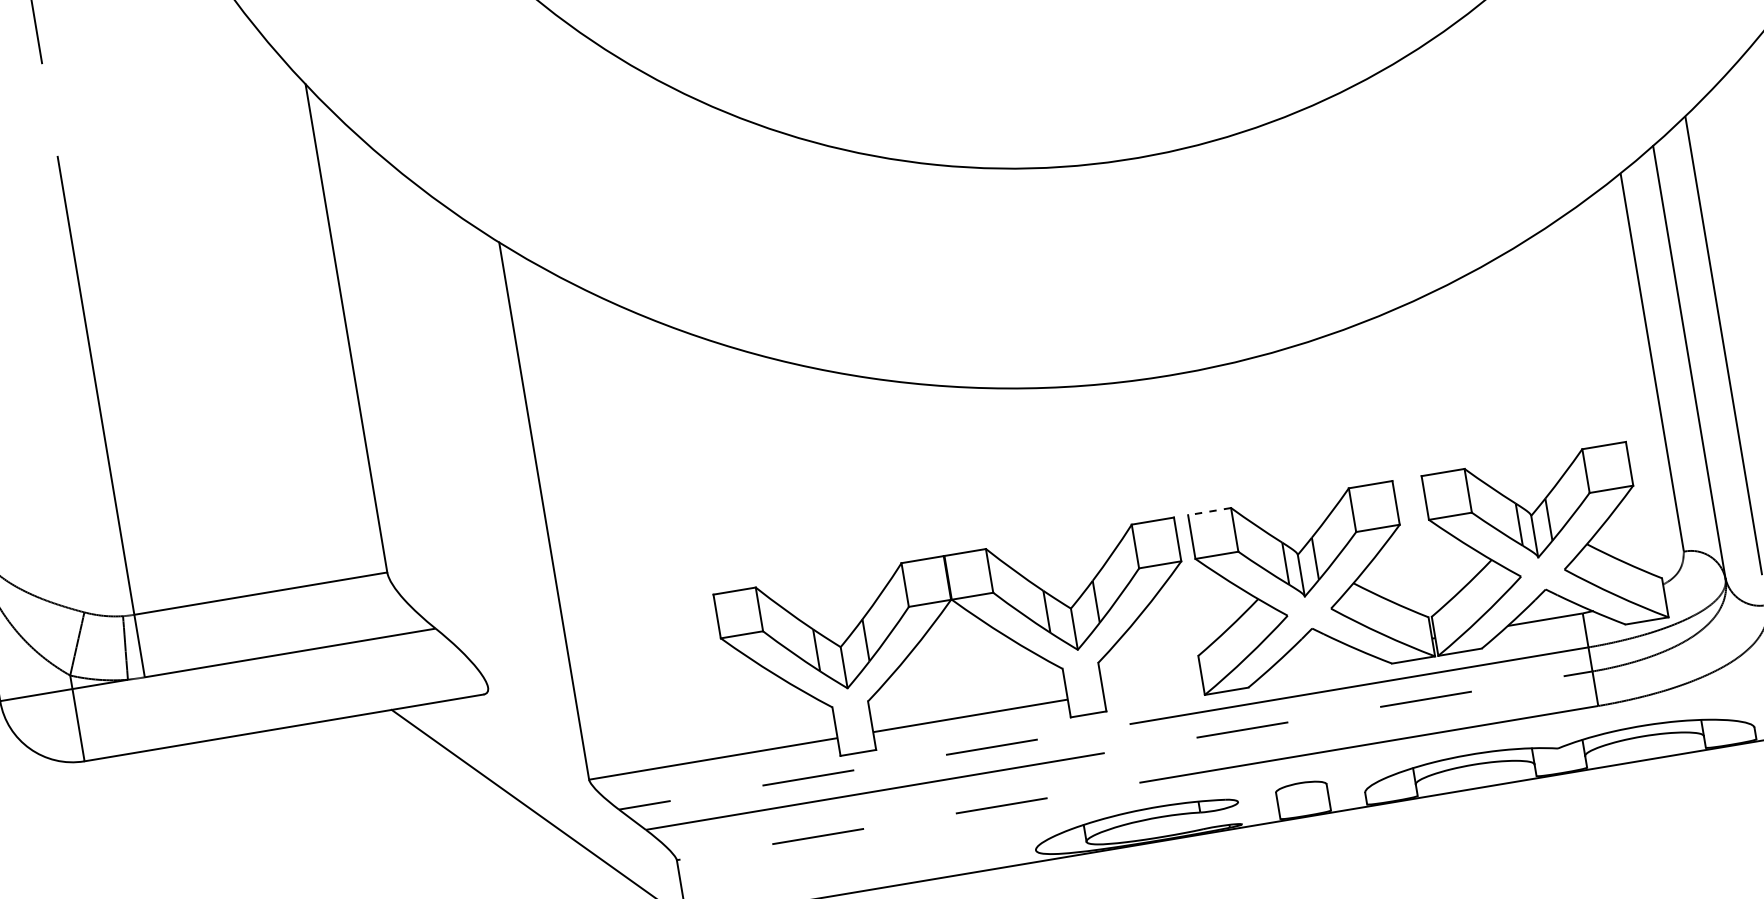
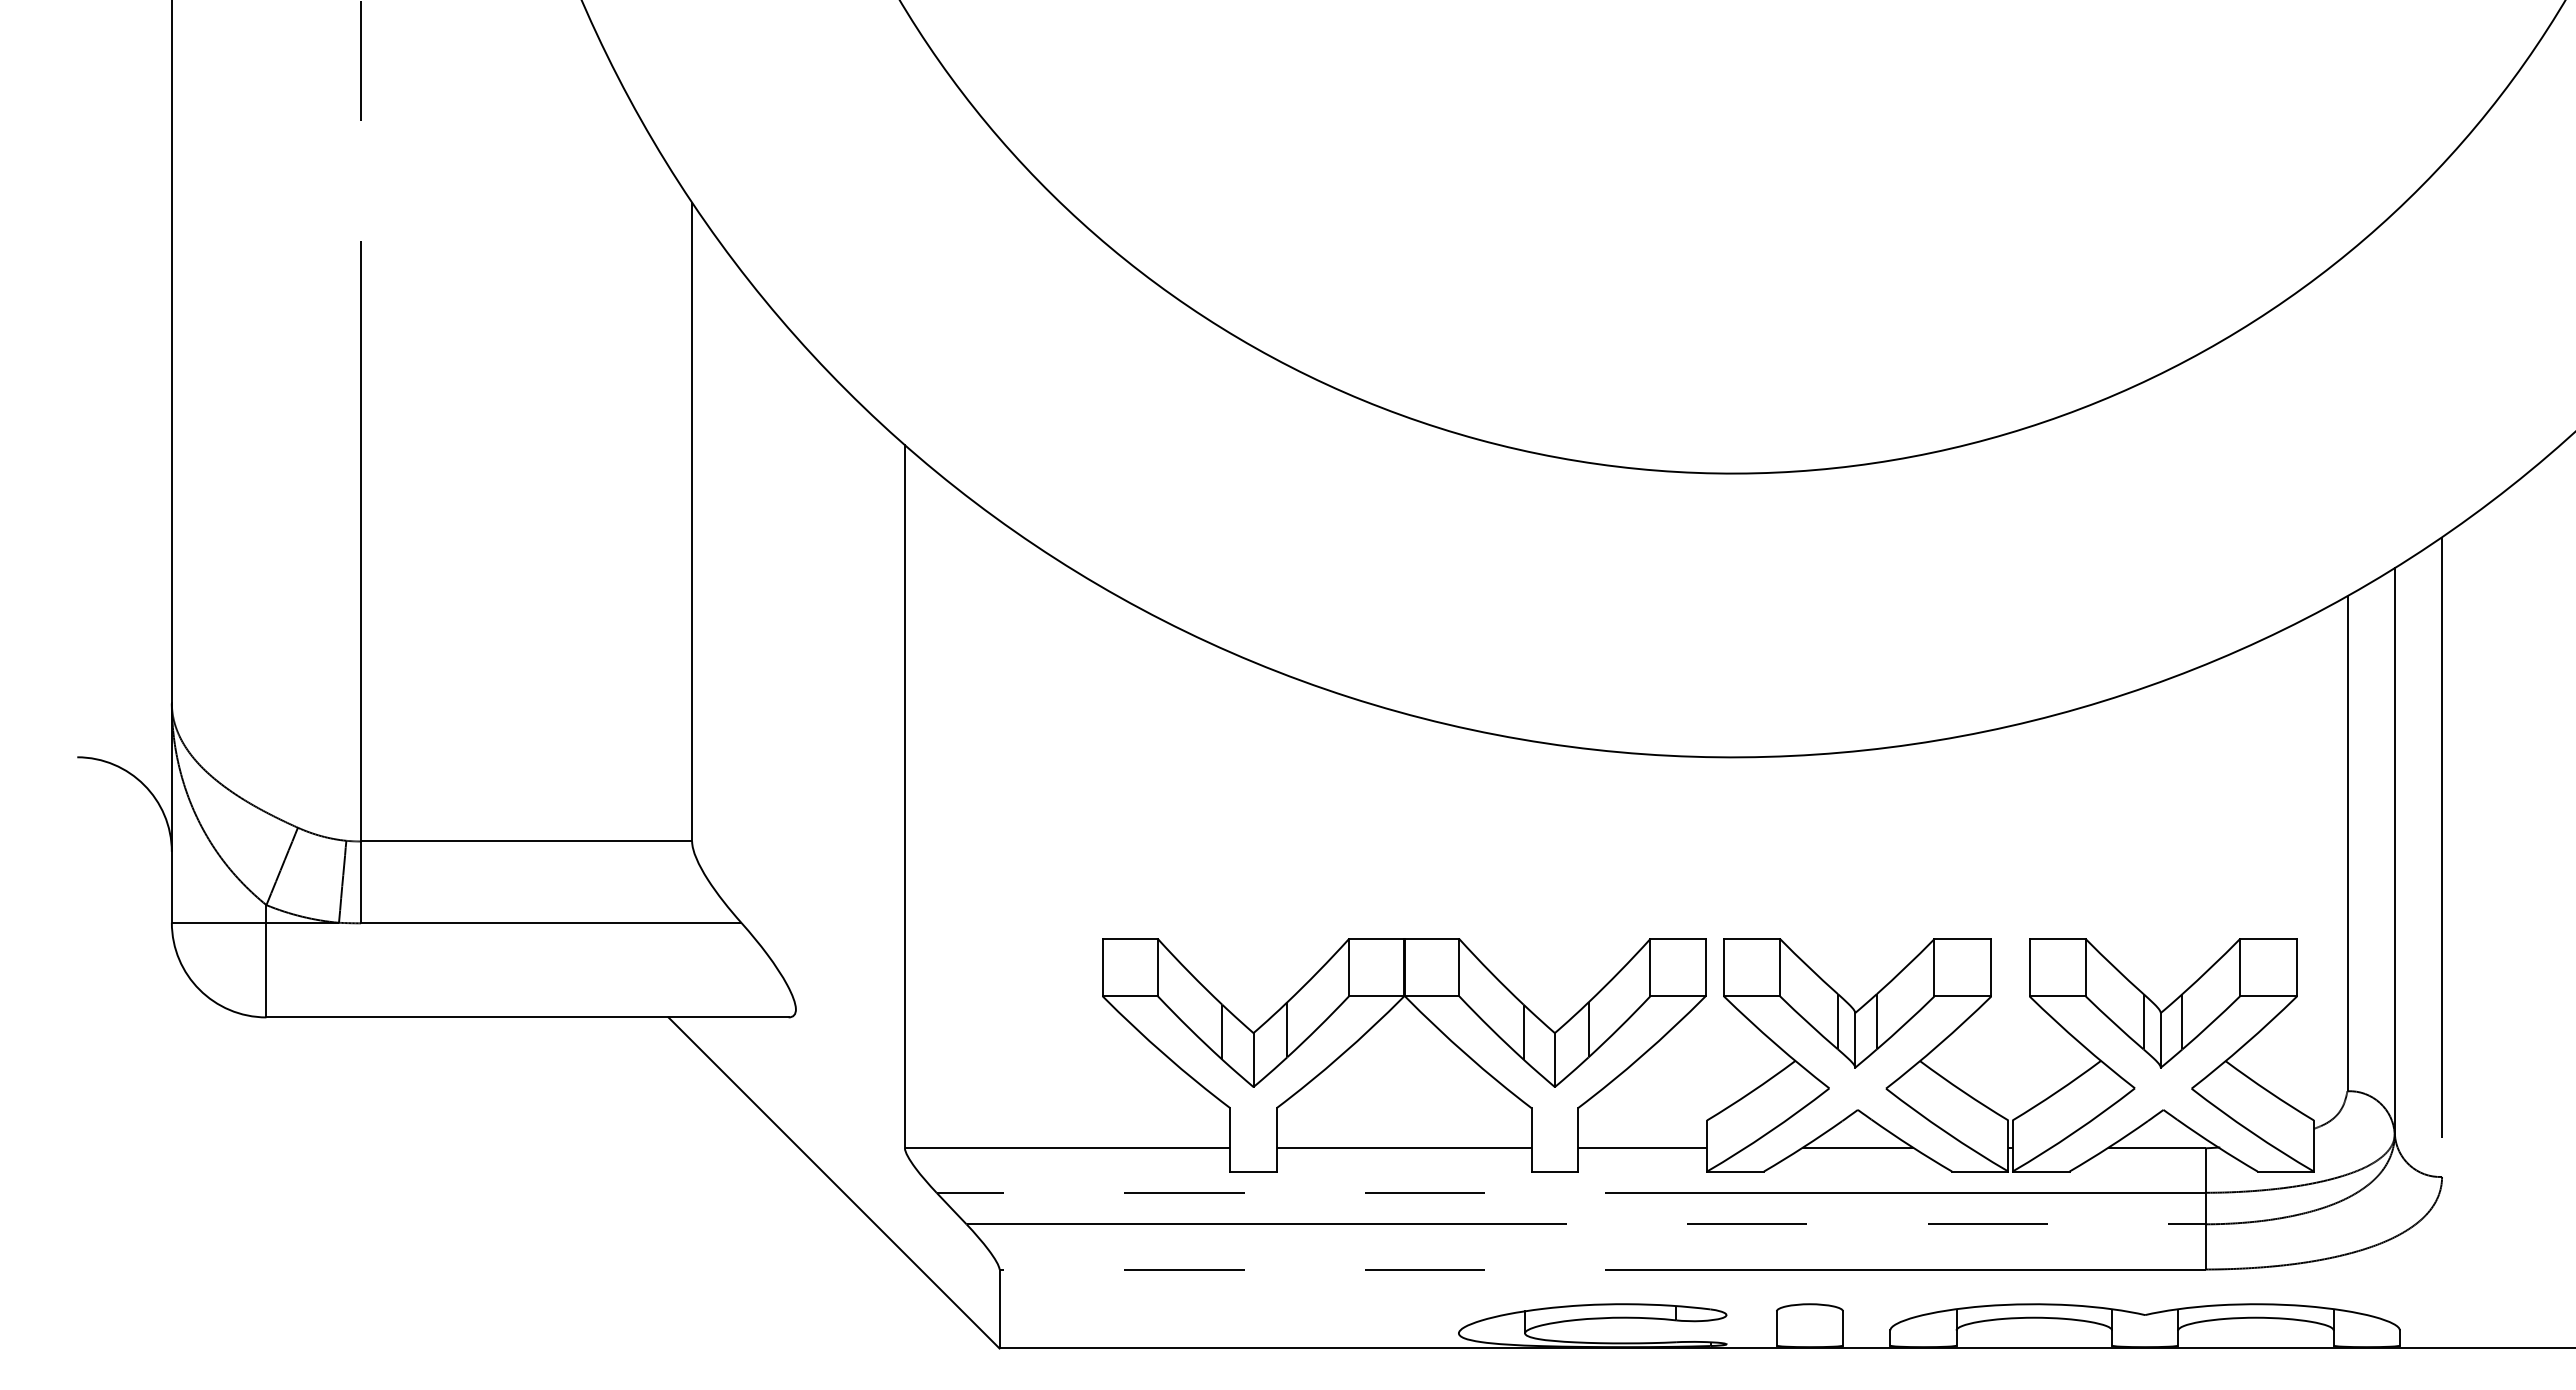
line: (1209, 511) -> (1751, 939), dashed -> solid
line: (1316, 658) -> (1857, 1148), added
line: (1152, 685) -> (1642, 1148), added

